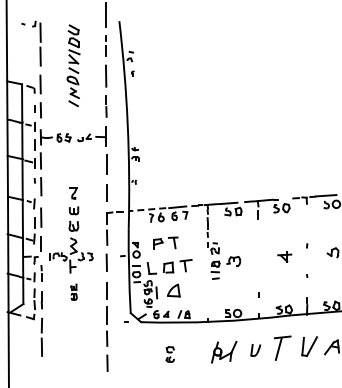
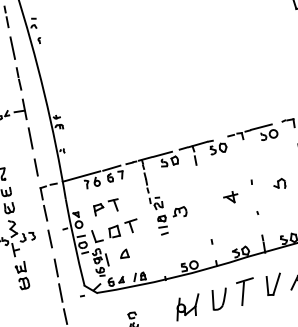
line: (147, 209) -> (81, 176), dashed -> solid
part: (173, 289) -> (123, 253), size x0.62
part: (73, 291) -> (21, 274), size x1.67
part: (255, 350) -> (219, 299), size x1.67

